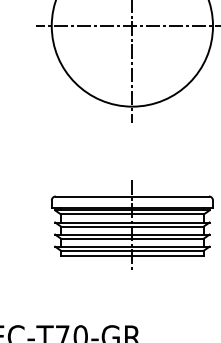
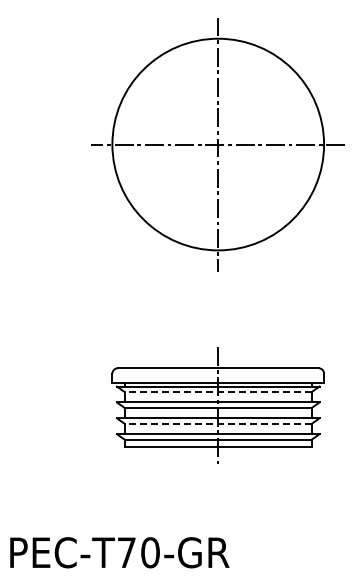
line: (132, 214) -> (218, 391), solid -> dashed
line: (132, 238) -> (218, 423), solid -> dashed

